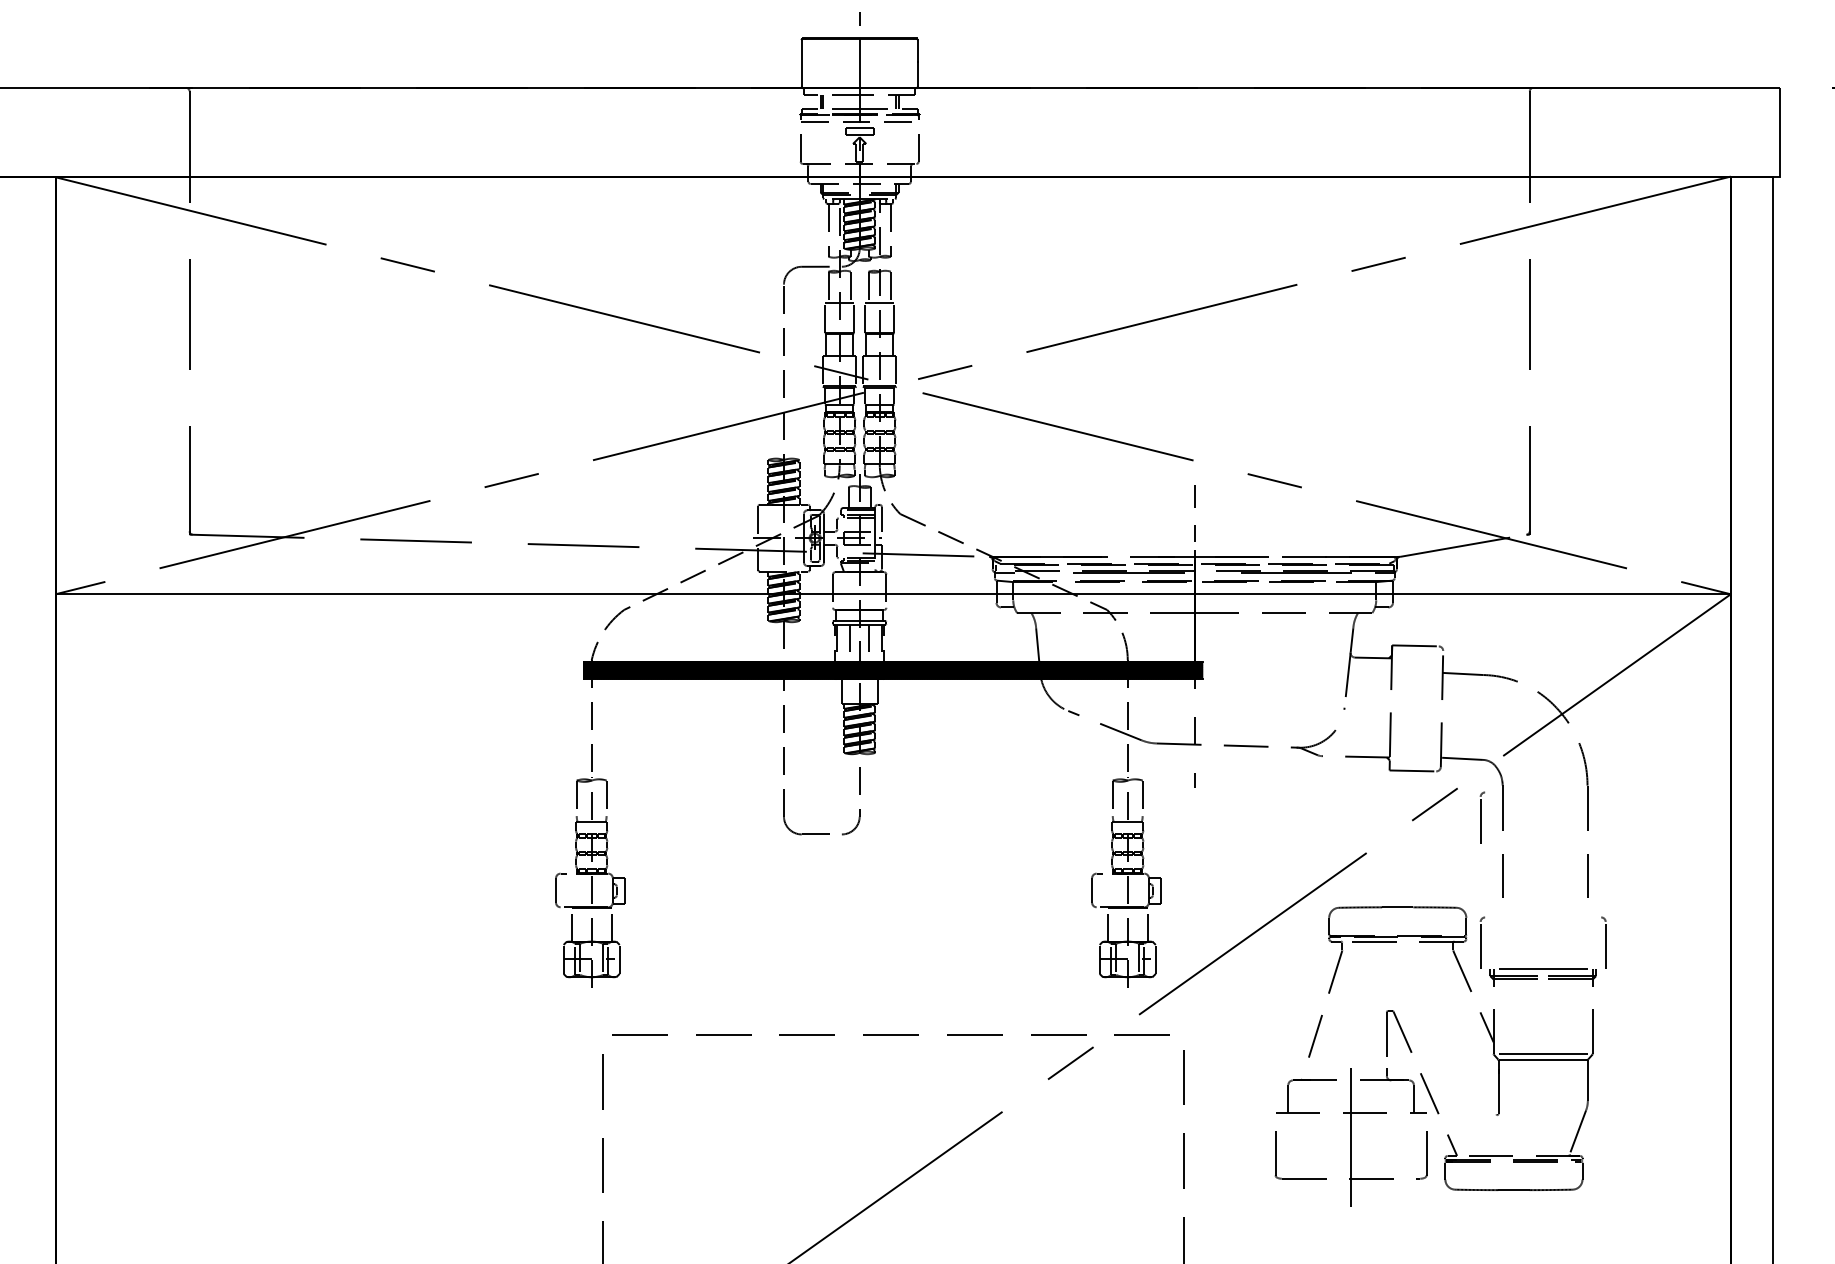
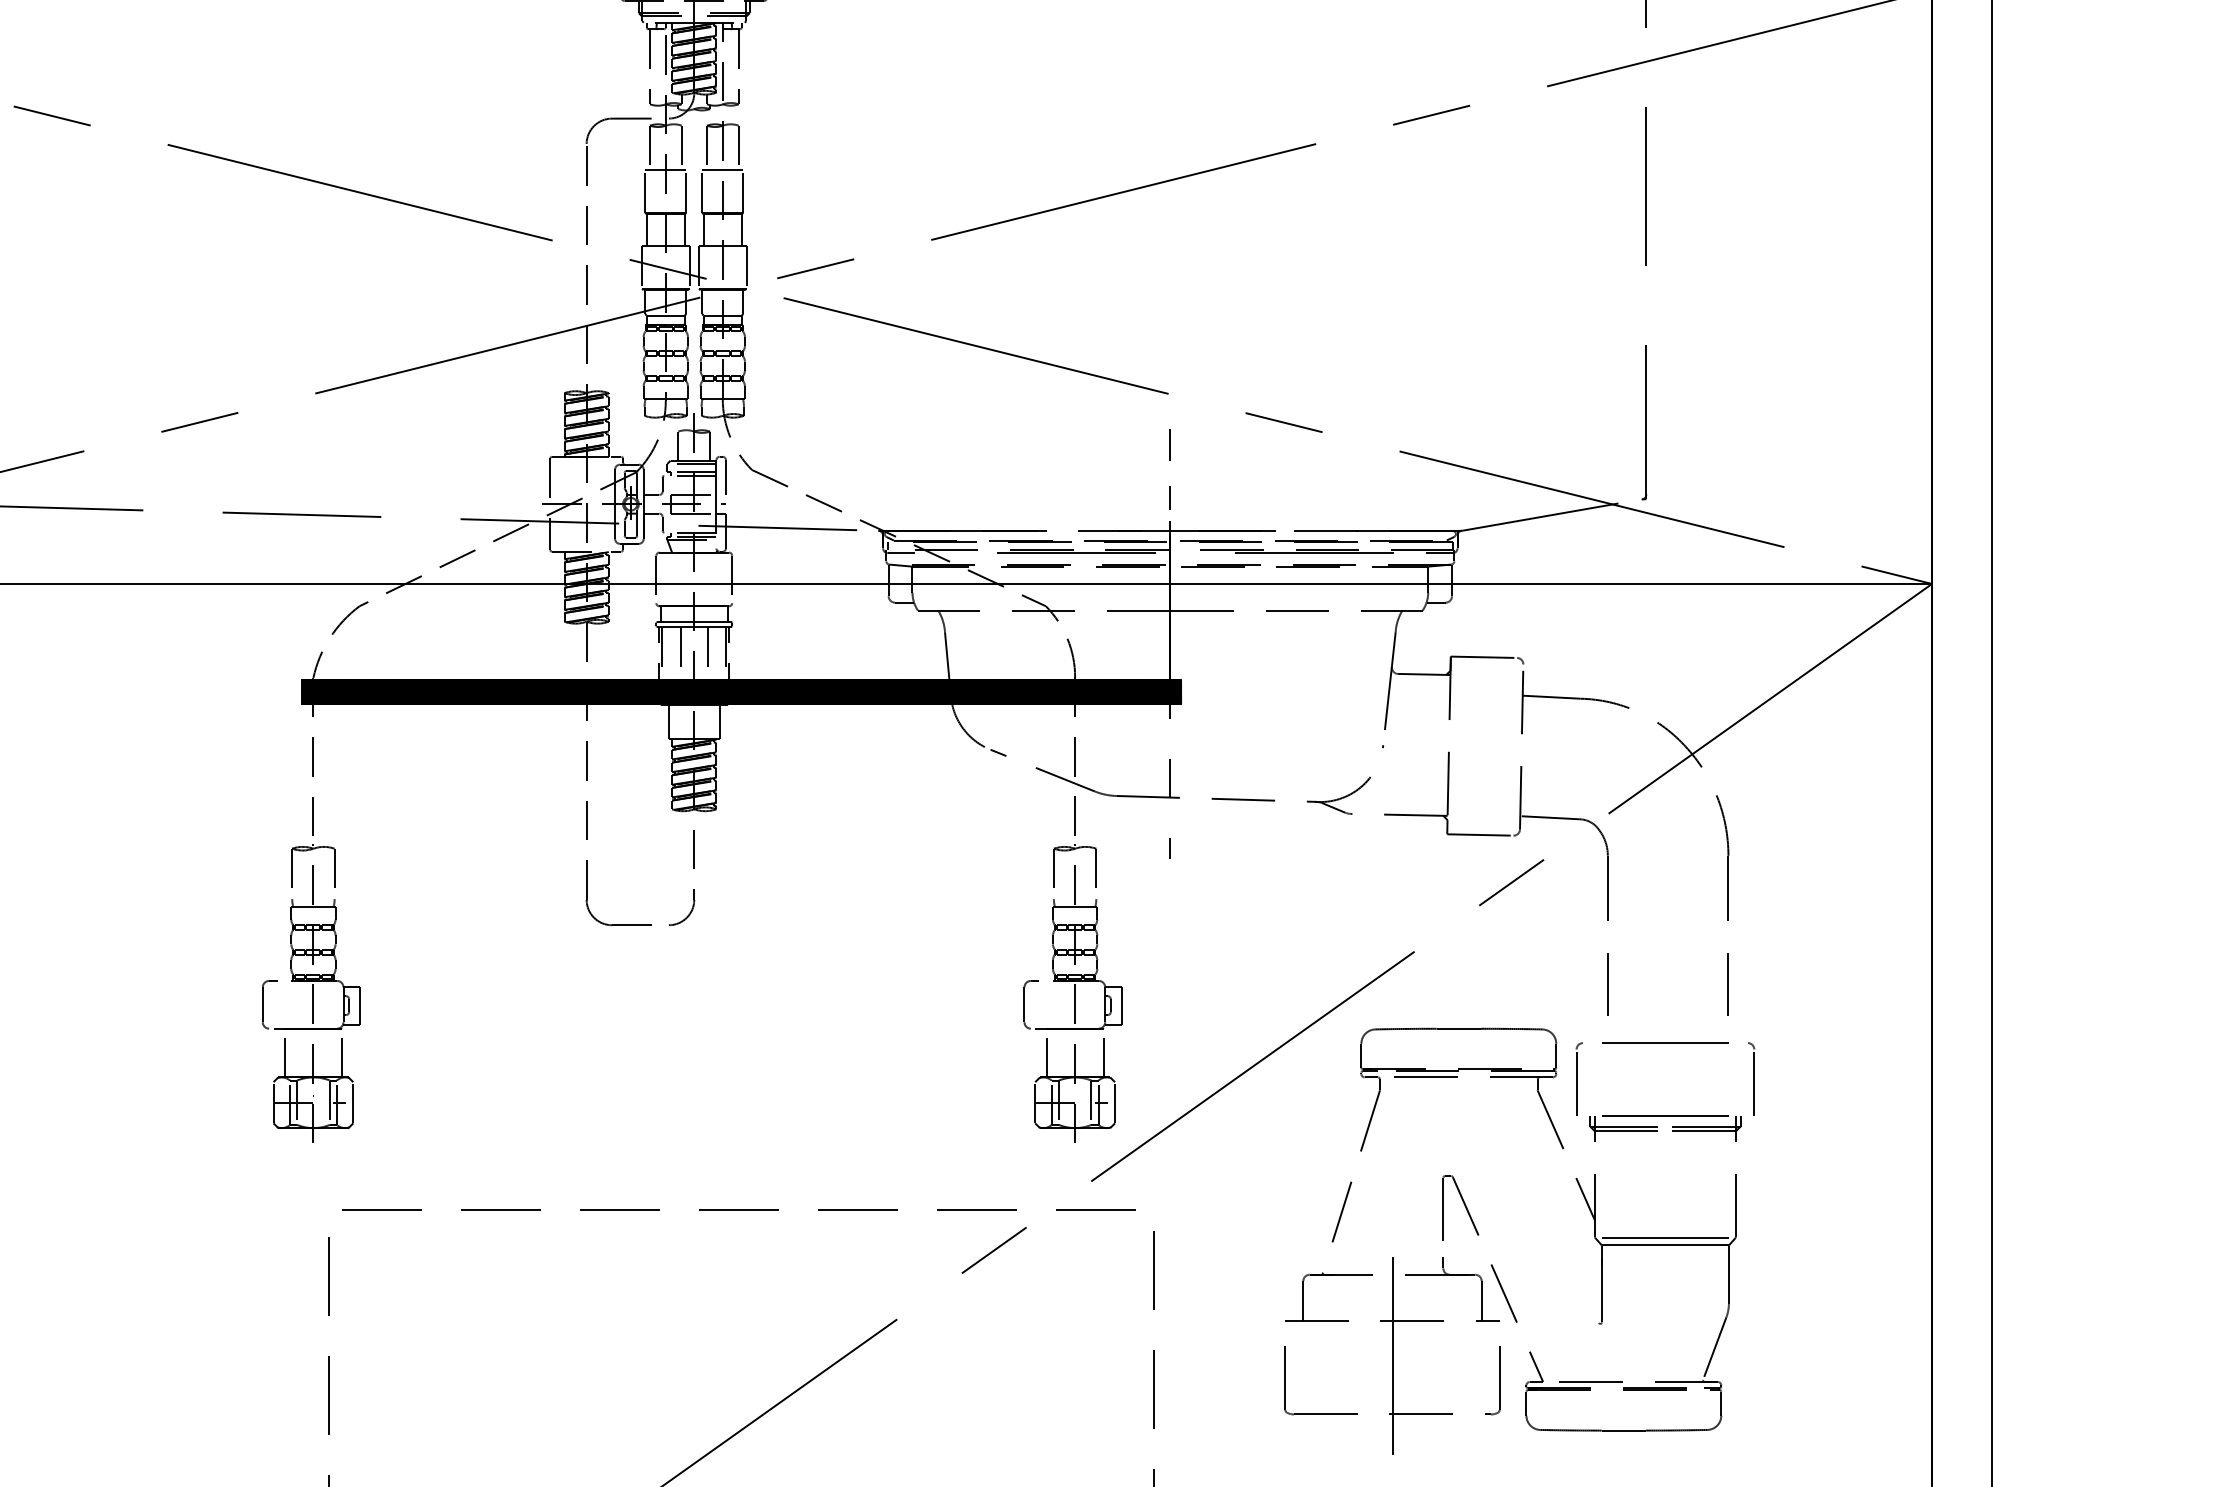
part: (1482, 817) -> (1579, 901), removed
line: (1543, 916) -> (1665, 1041), added

